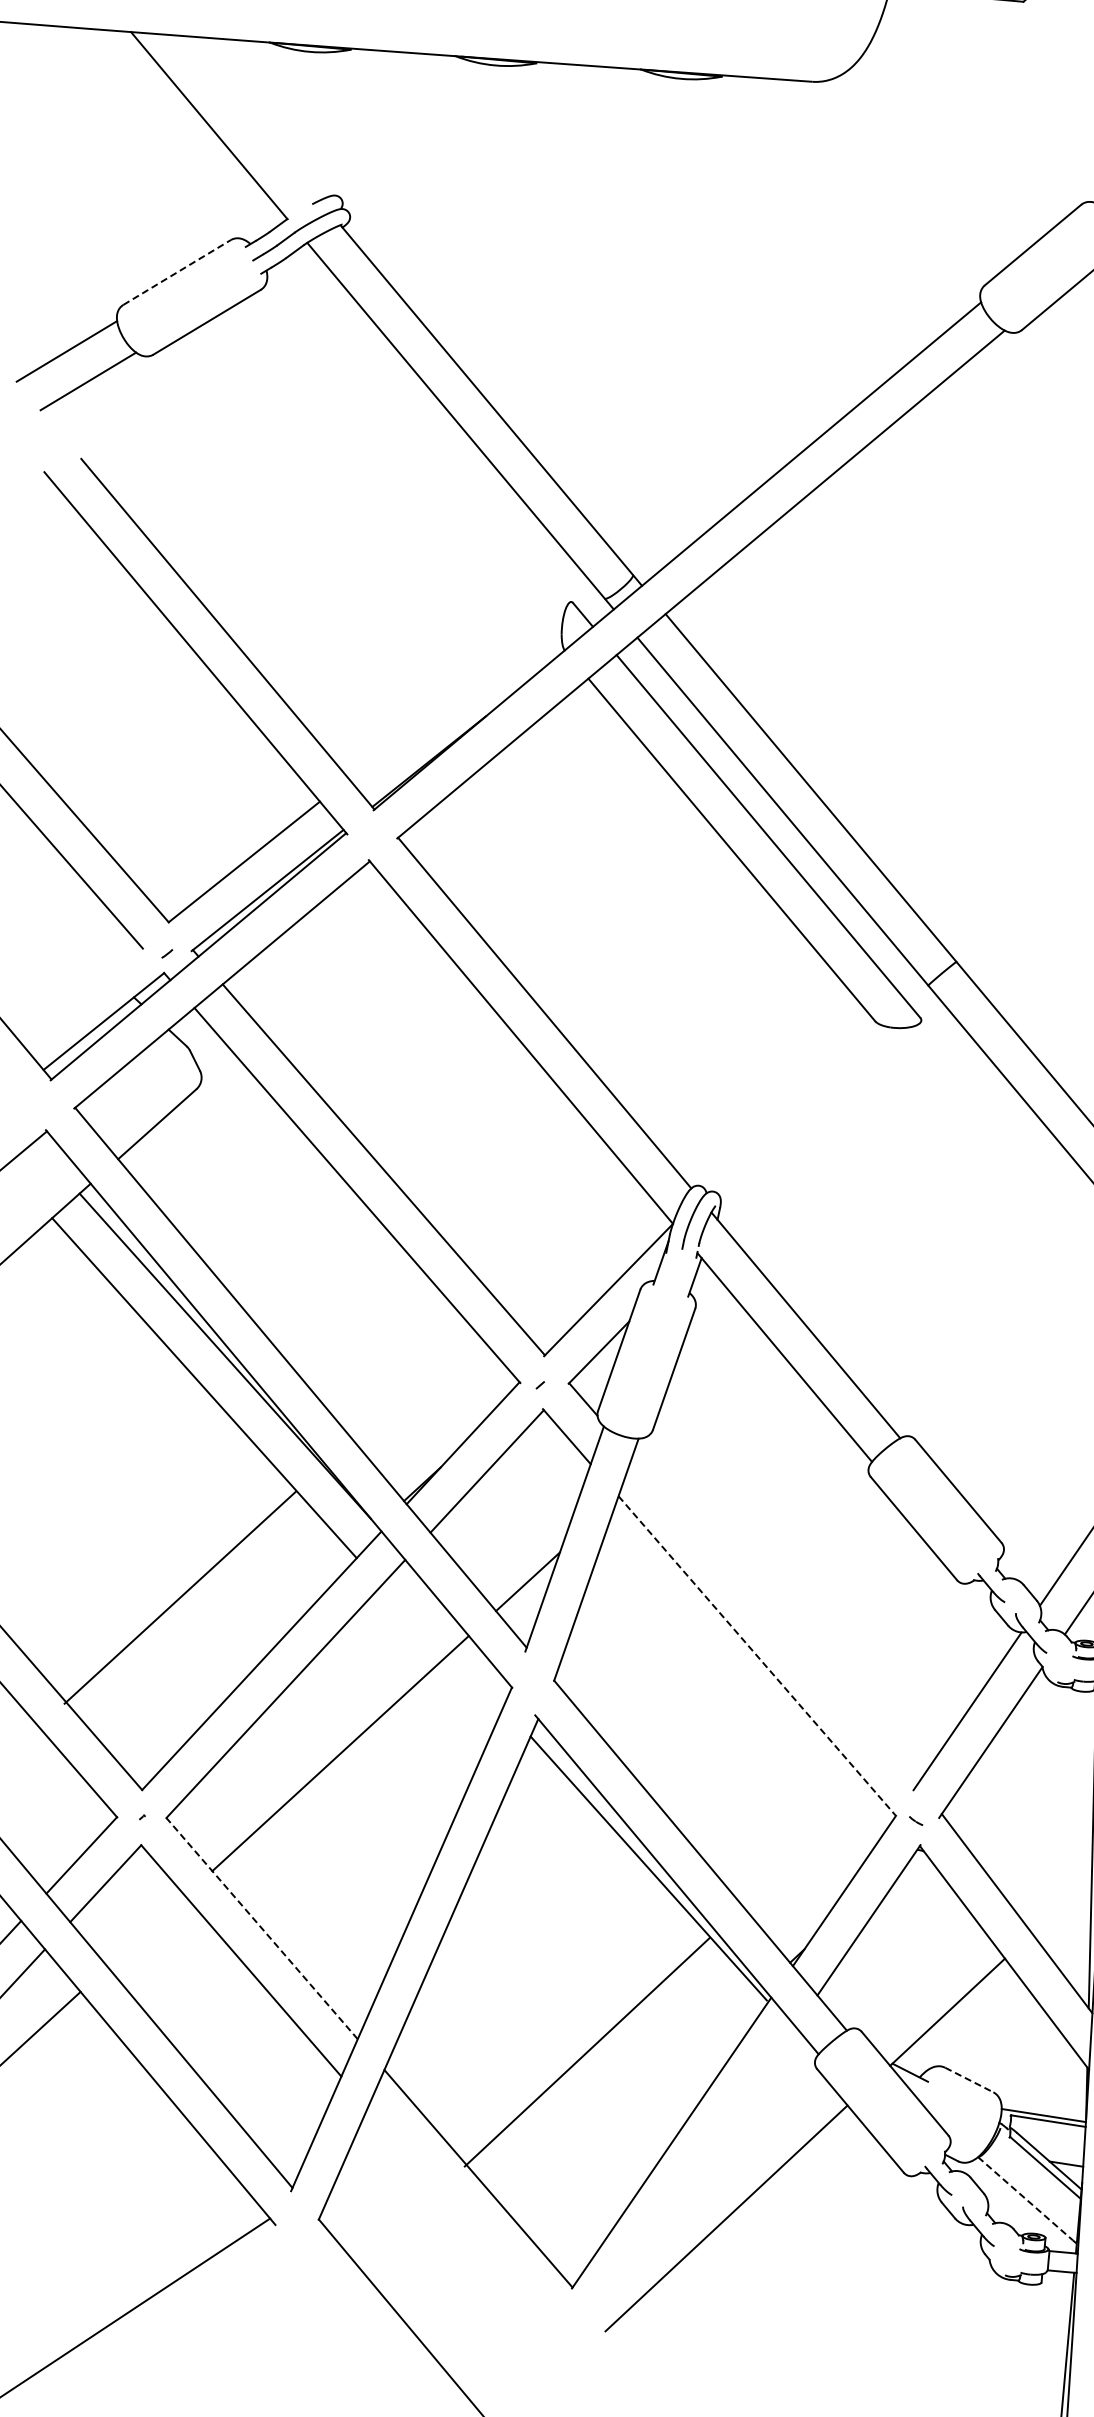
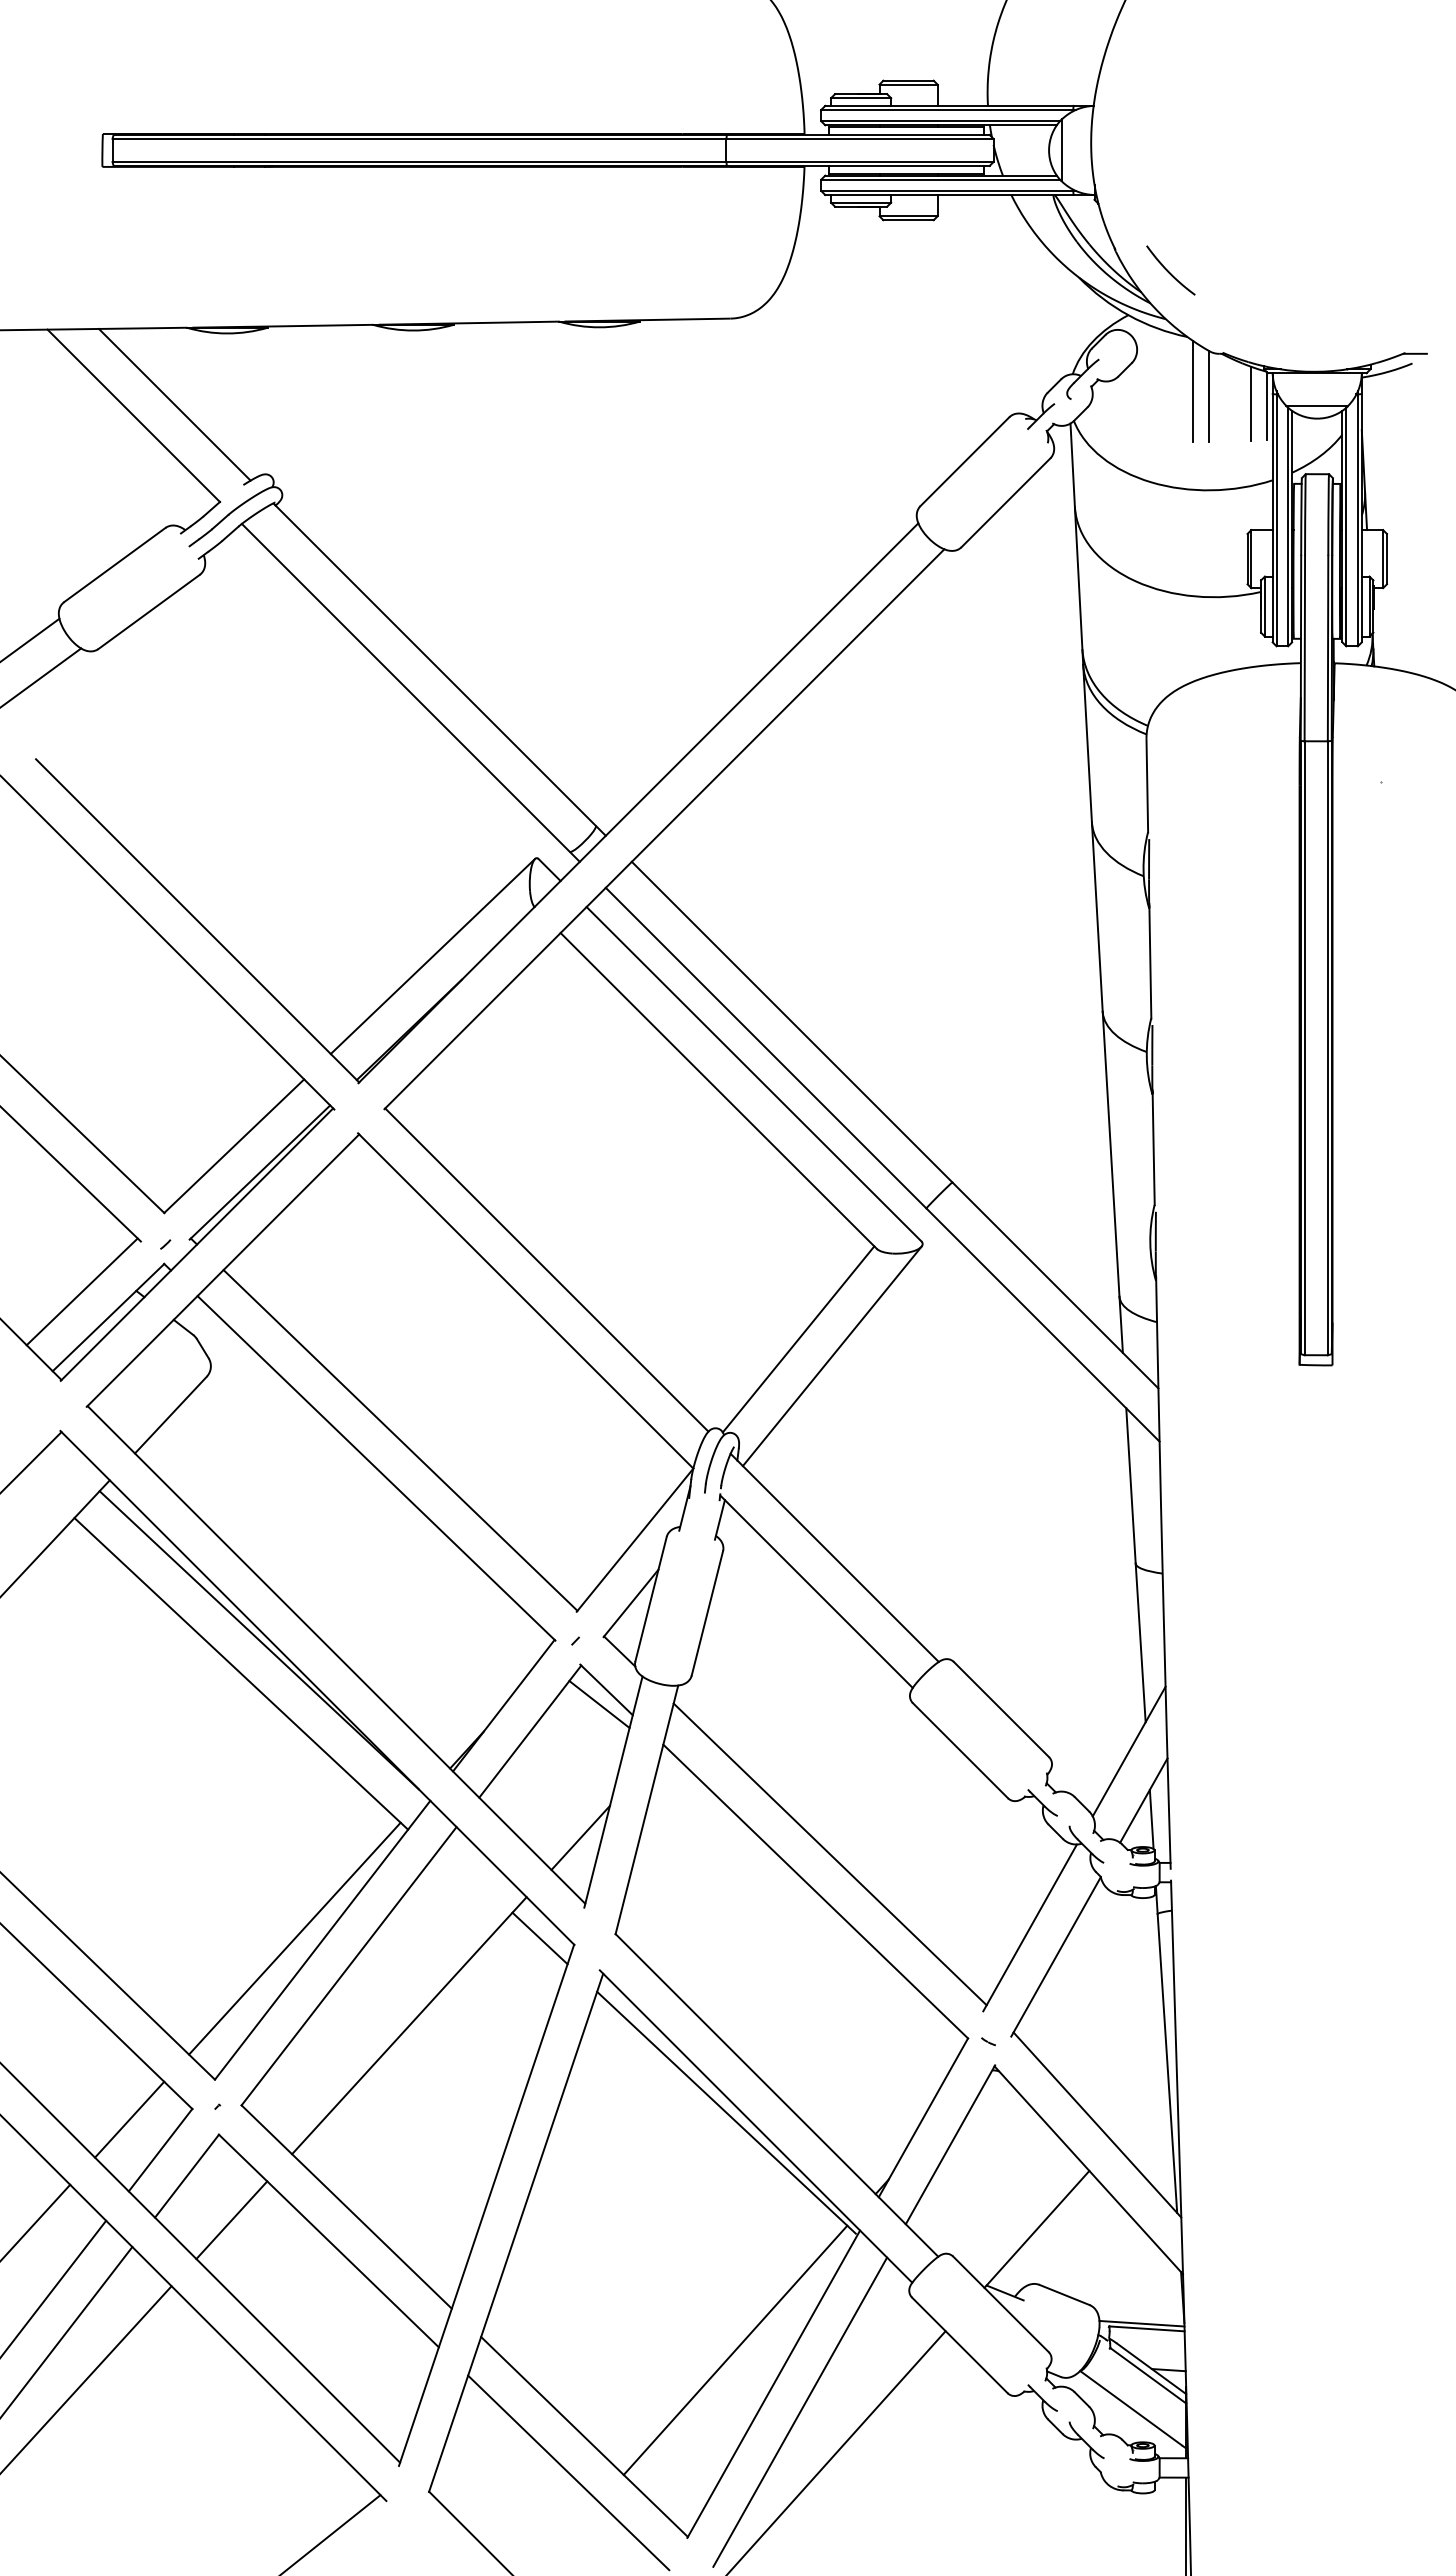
line: (250, 117) -> (174, 404), added
line: (176, 272) -> (114, 565), dashed -> solid
line: (458, 690) -> (432, 956), added
line: (79, 993) -> (81, 1291), added
line: (789, 1104) -> (798, 1339), added
line: (820, 1124) -> (831, 1356), added
line: (558, 1450) -> (599, 1704), added
line: (179, 1597) -> (294, 1938), moved
line: (774, 1620) -> (829, 1854), added
line: (757, 1656) -> (815, 1891), dashed -> solid
line: (477, 1678) -> (539, 1938), added
line: (53, 1822) -> (129, 2119), added
line: (261, 1928) -> (346, 2206), dashed -> solid
line: (146, 1931) -> (231, 2220), added
line: (587, 2051) -> (735, 2349), moved
line: (969, 2079) -> (1064, 2294), dashed -> solid
line: (695, 2172) -> (800, 2411), added
line: (1025, 2199) -> (1131, 2408), dashed -> solid
line: (459, 2212) -> (568, 2472), added

